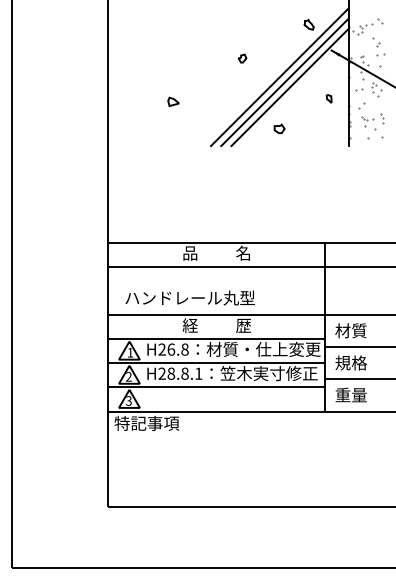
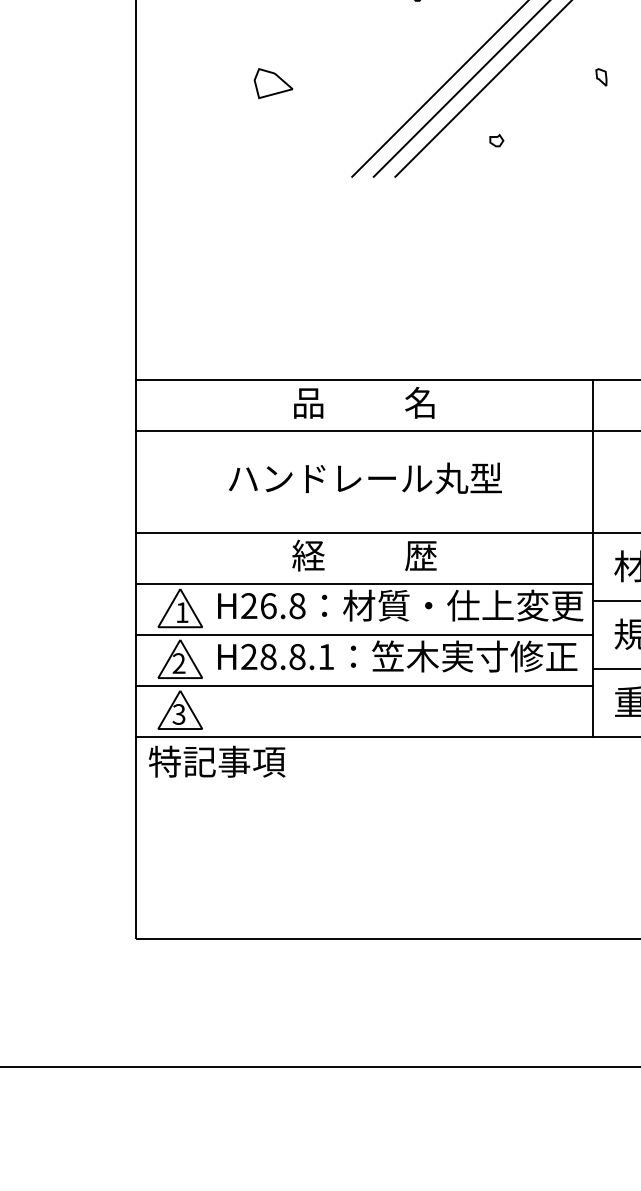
part: (173, 101) -> (273, 82), size x1.67
part: (279, 128) -> (496, 139), size x0.62
text: (189, 297) -> (363, 477), moved

